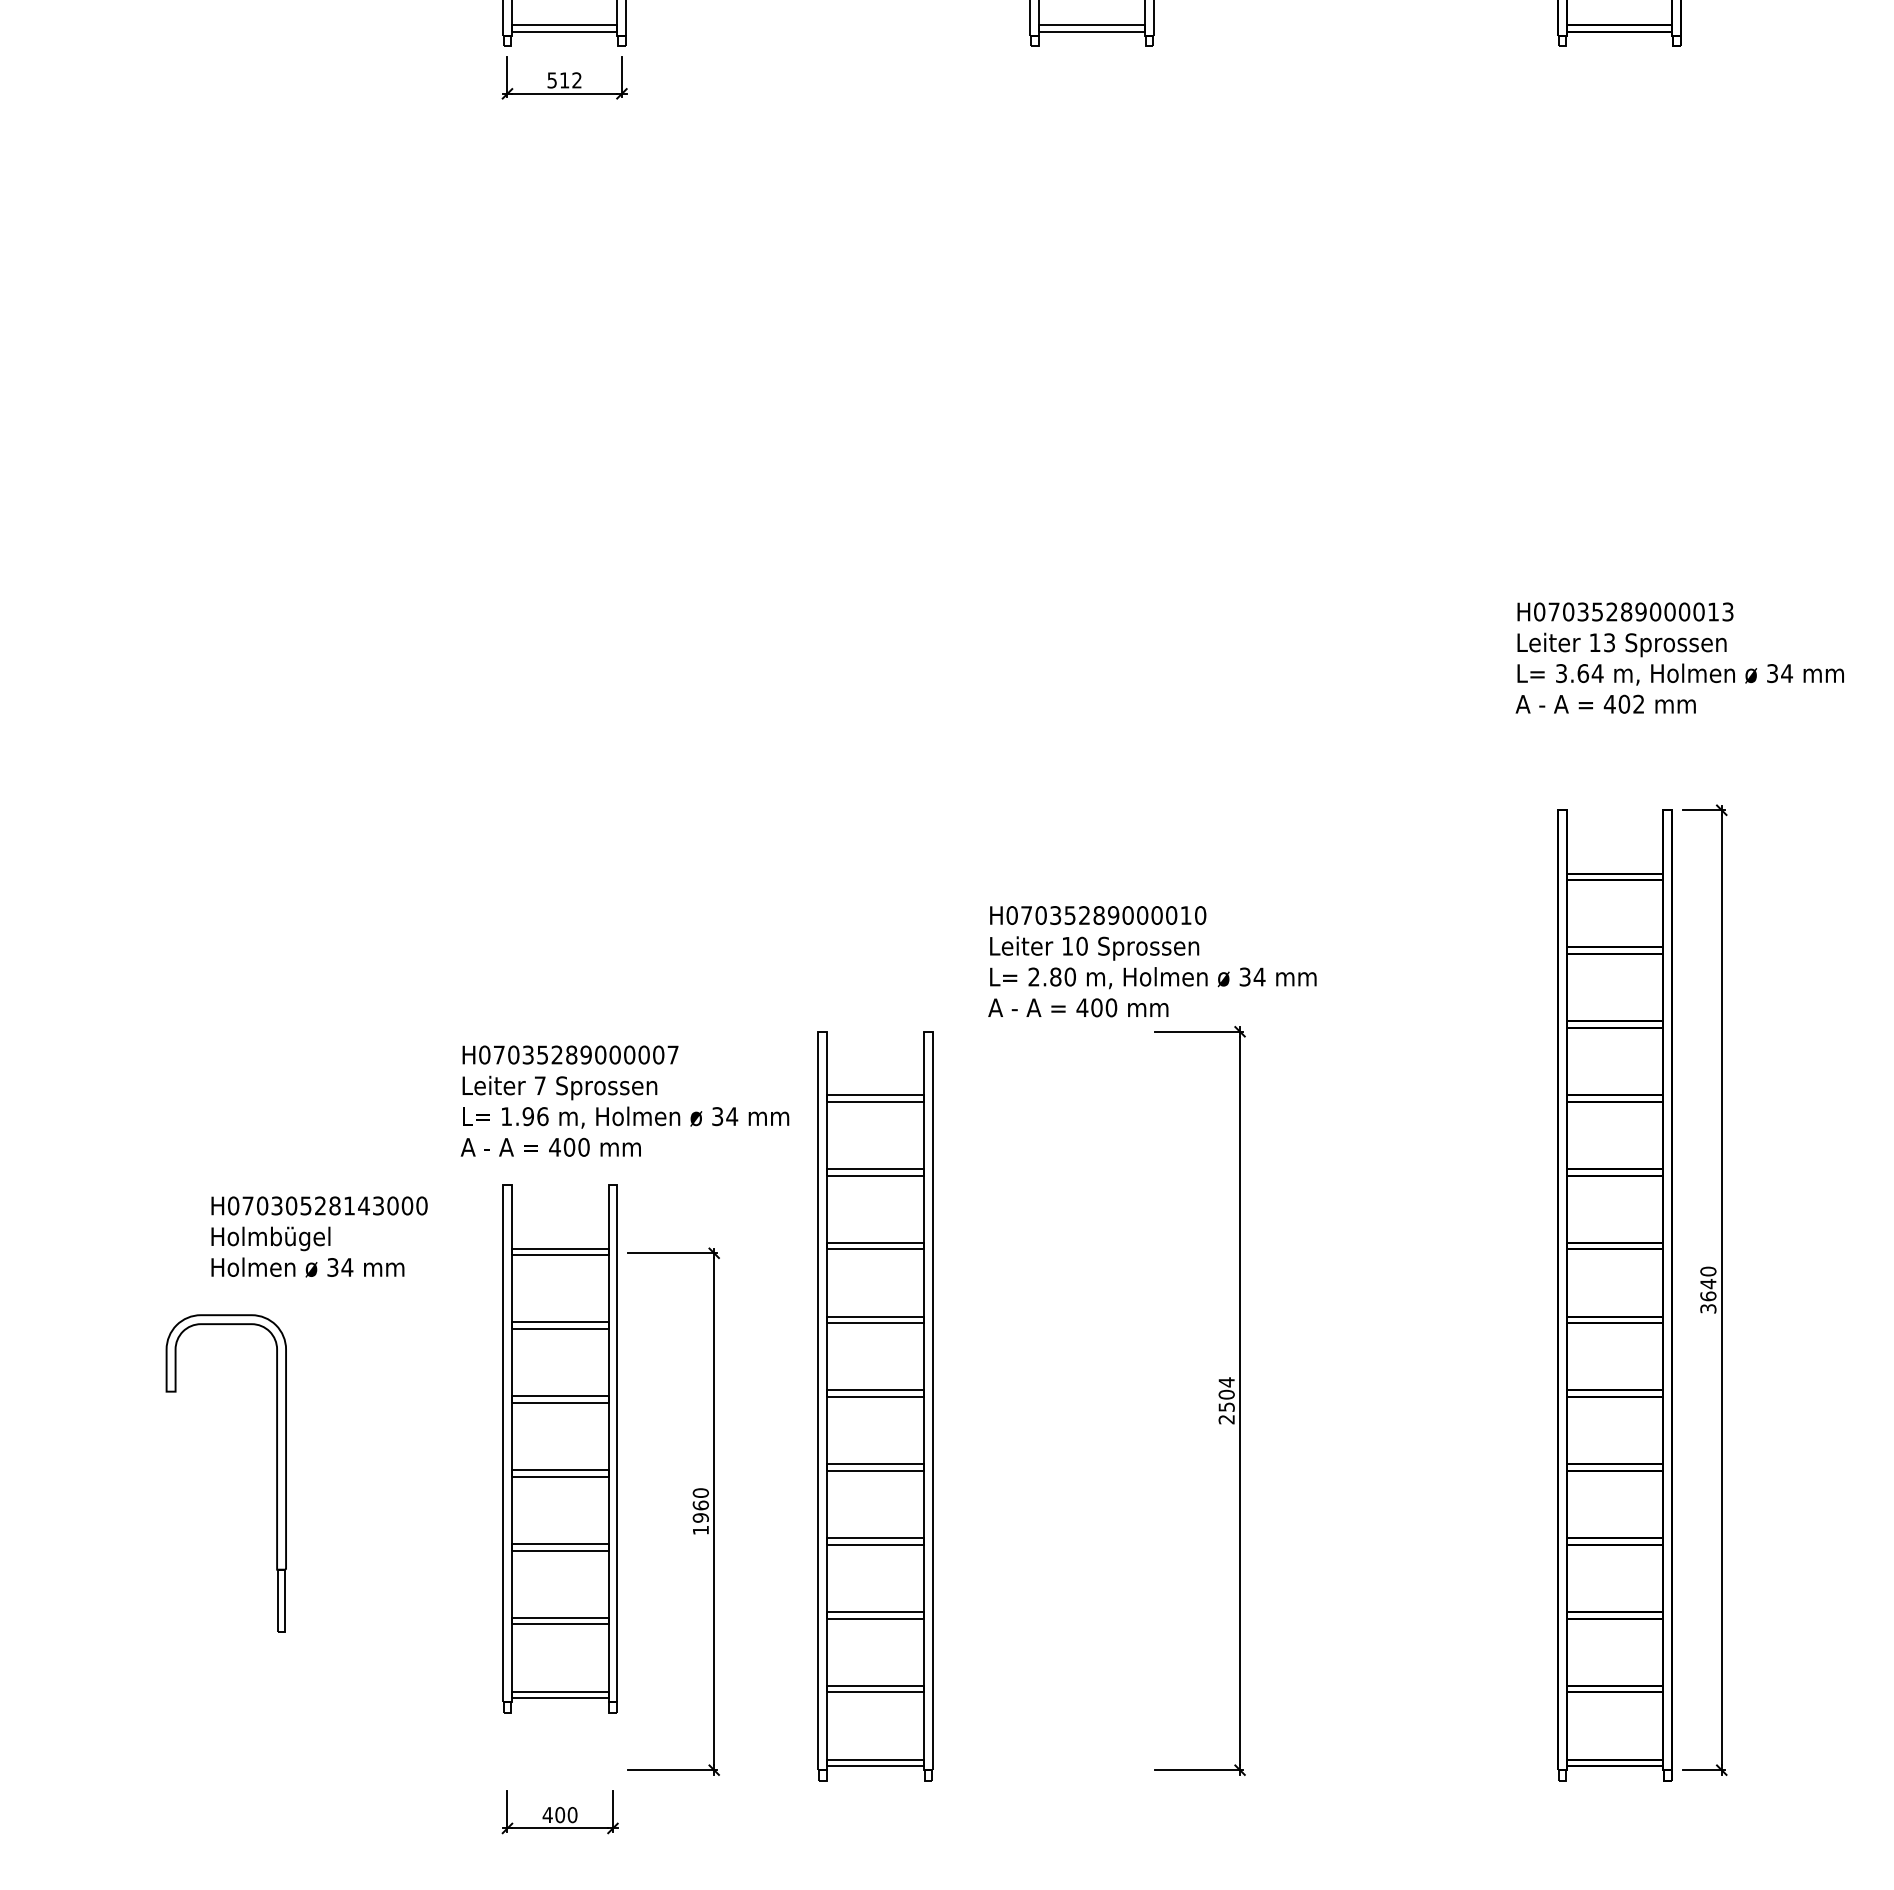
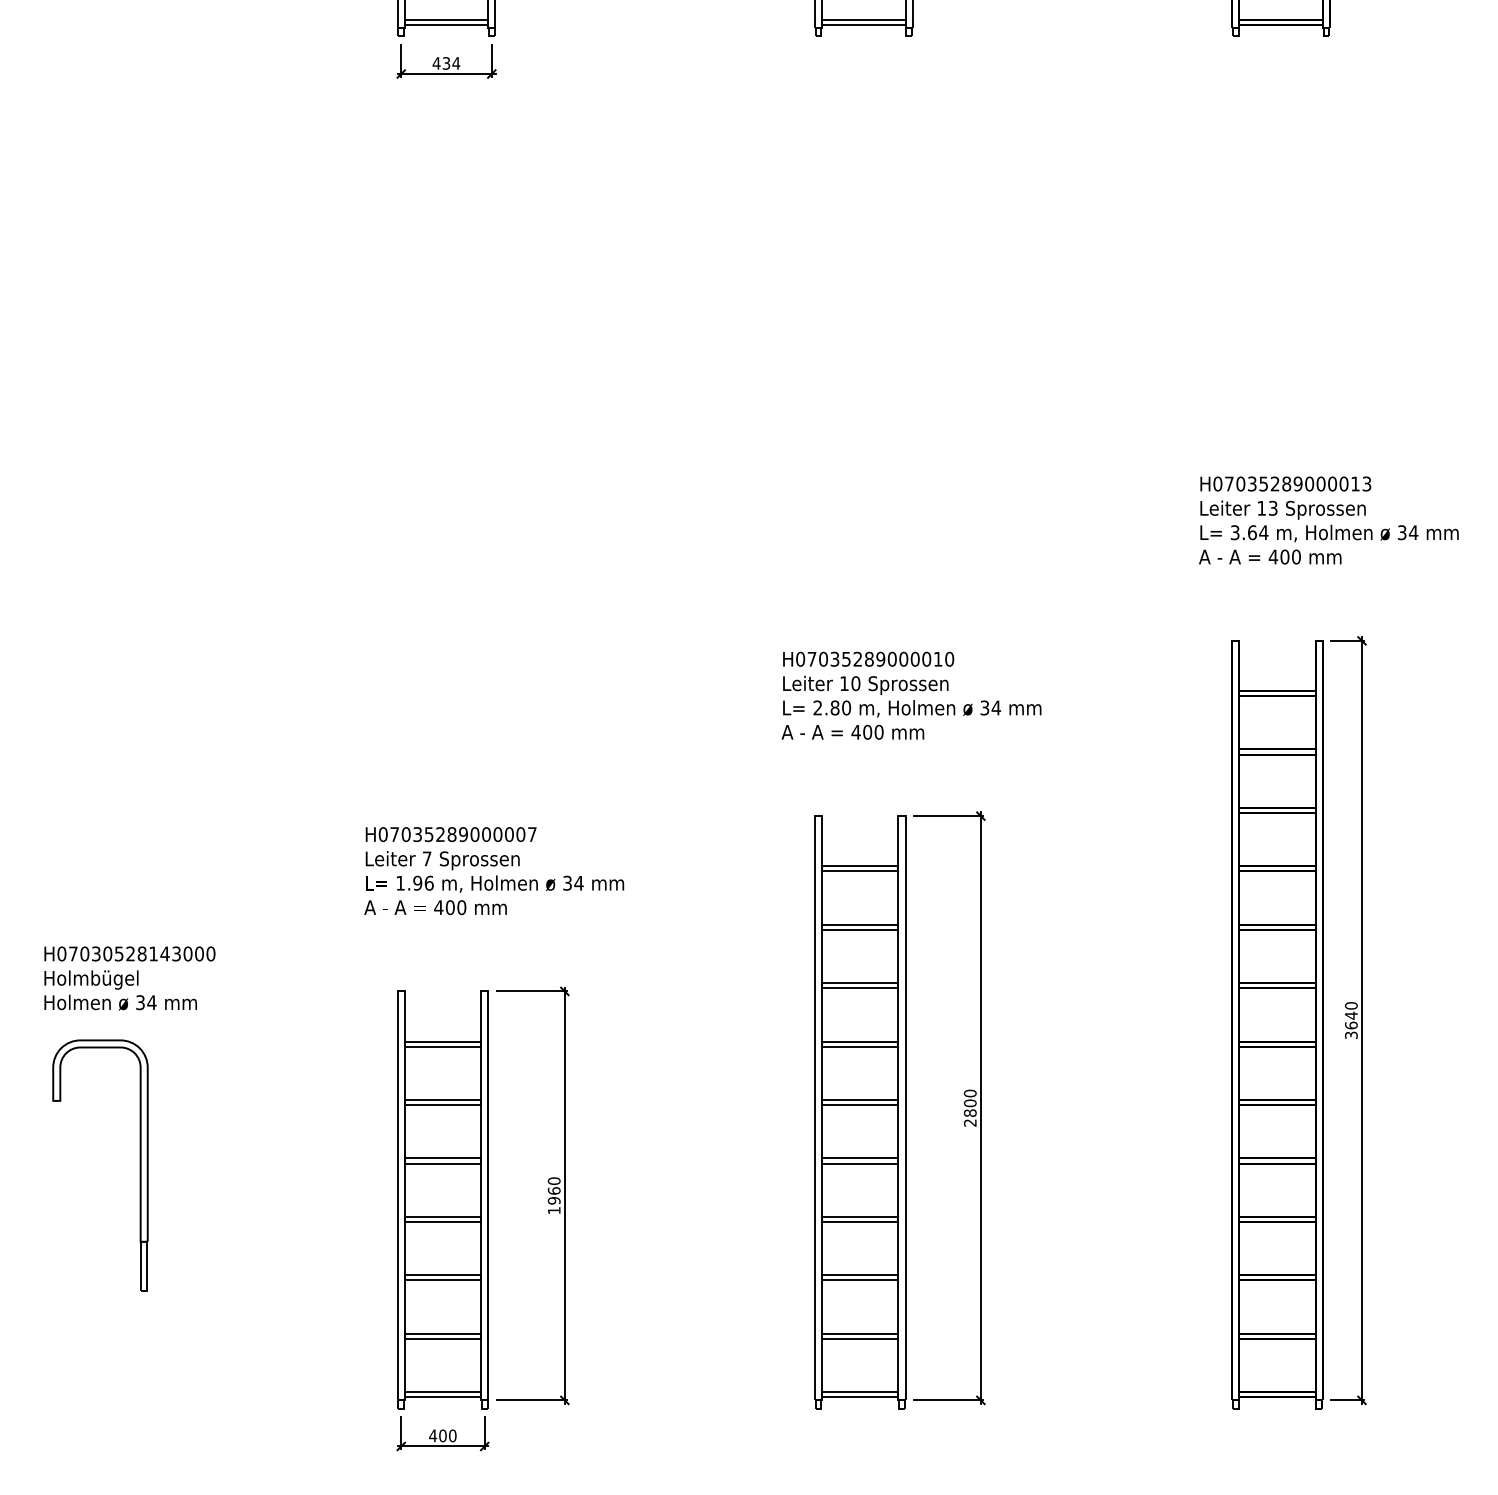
text: (564, 80) -> (446, 63), 512 -> 434
text: (1638, 703) -> (1296, 556), 402 -> 400
text: (1152, 961) -> (911, 695), moved
text: (319, 1236) -> (129, 978), moved
text: (1226, 1394) -> (970, 1103), 2504 -> 2800
part: (875, 1406) -> (860, 1112), moved
part: (559, 1448) -> (442, 1199), moved
part: (276, 1473) -> (140, 1165), moved

